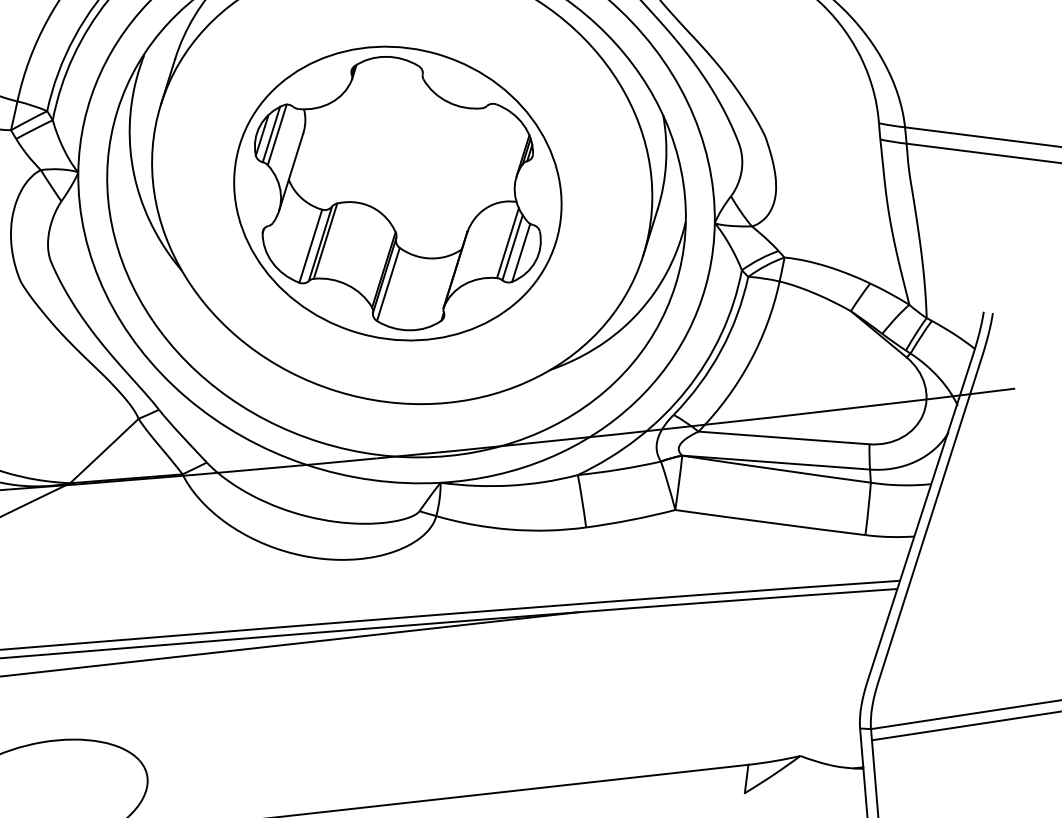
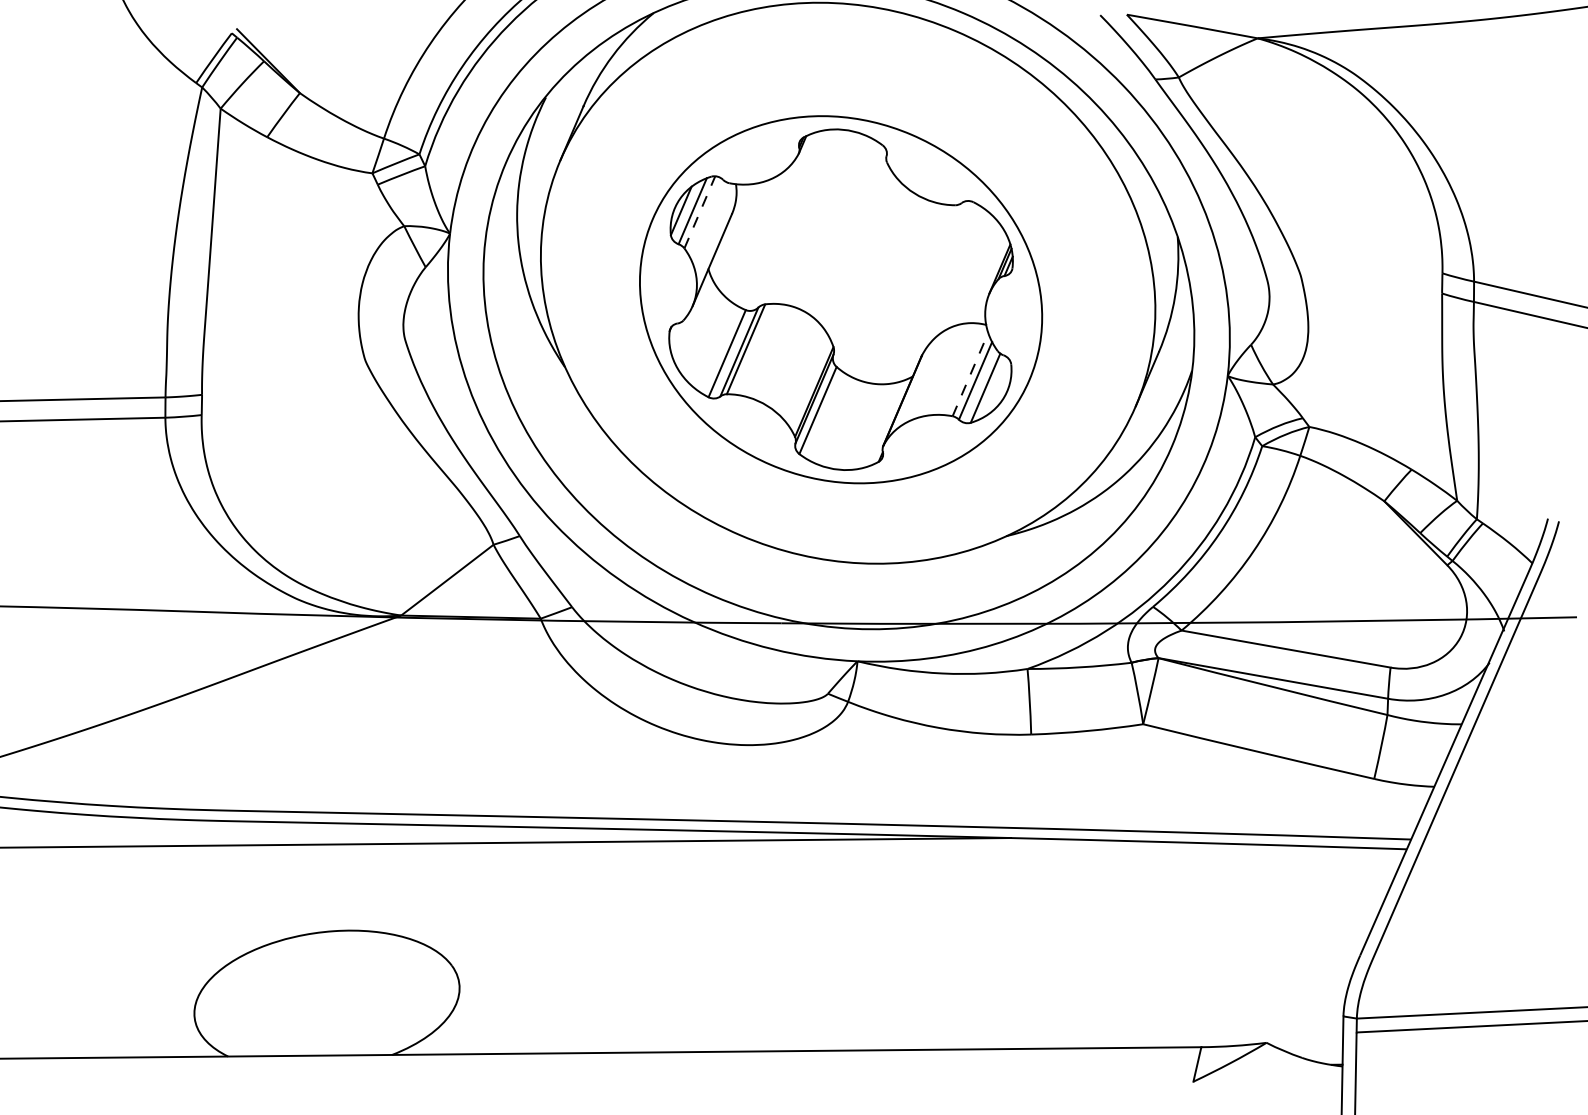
line: (277, 134) -> (700, 211), solid -> dashed
line: (507, 243) -> (970, 374), solid -> dashed

